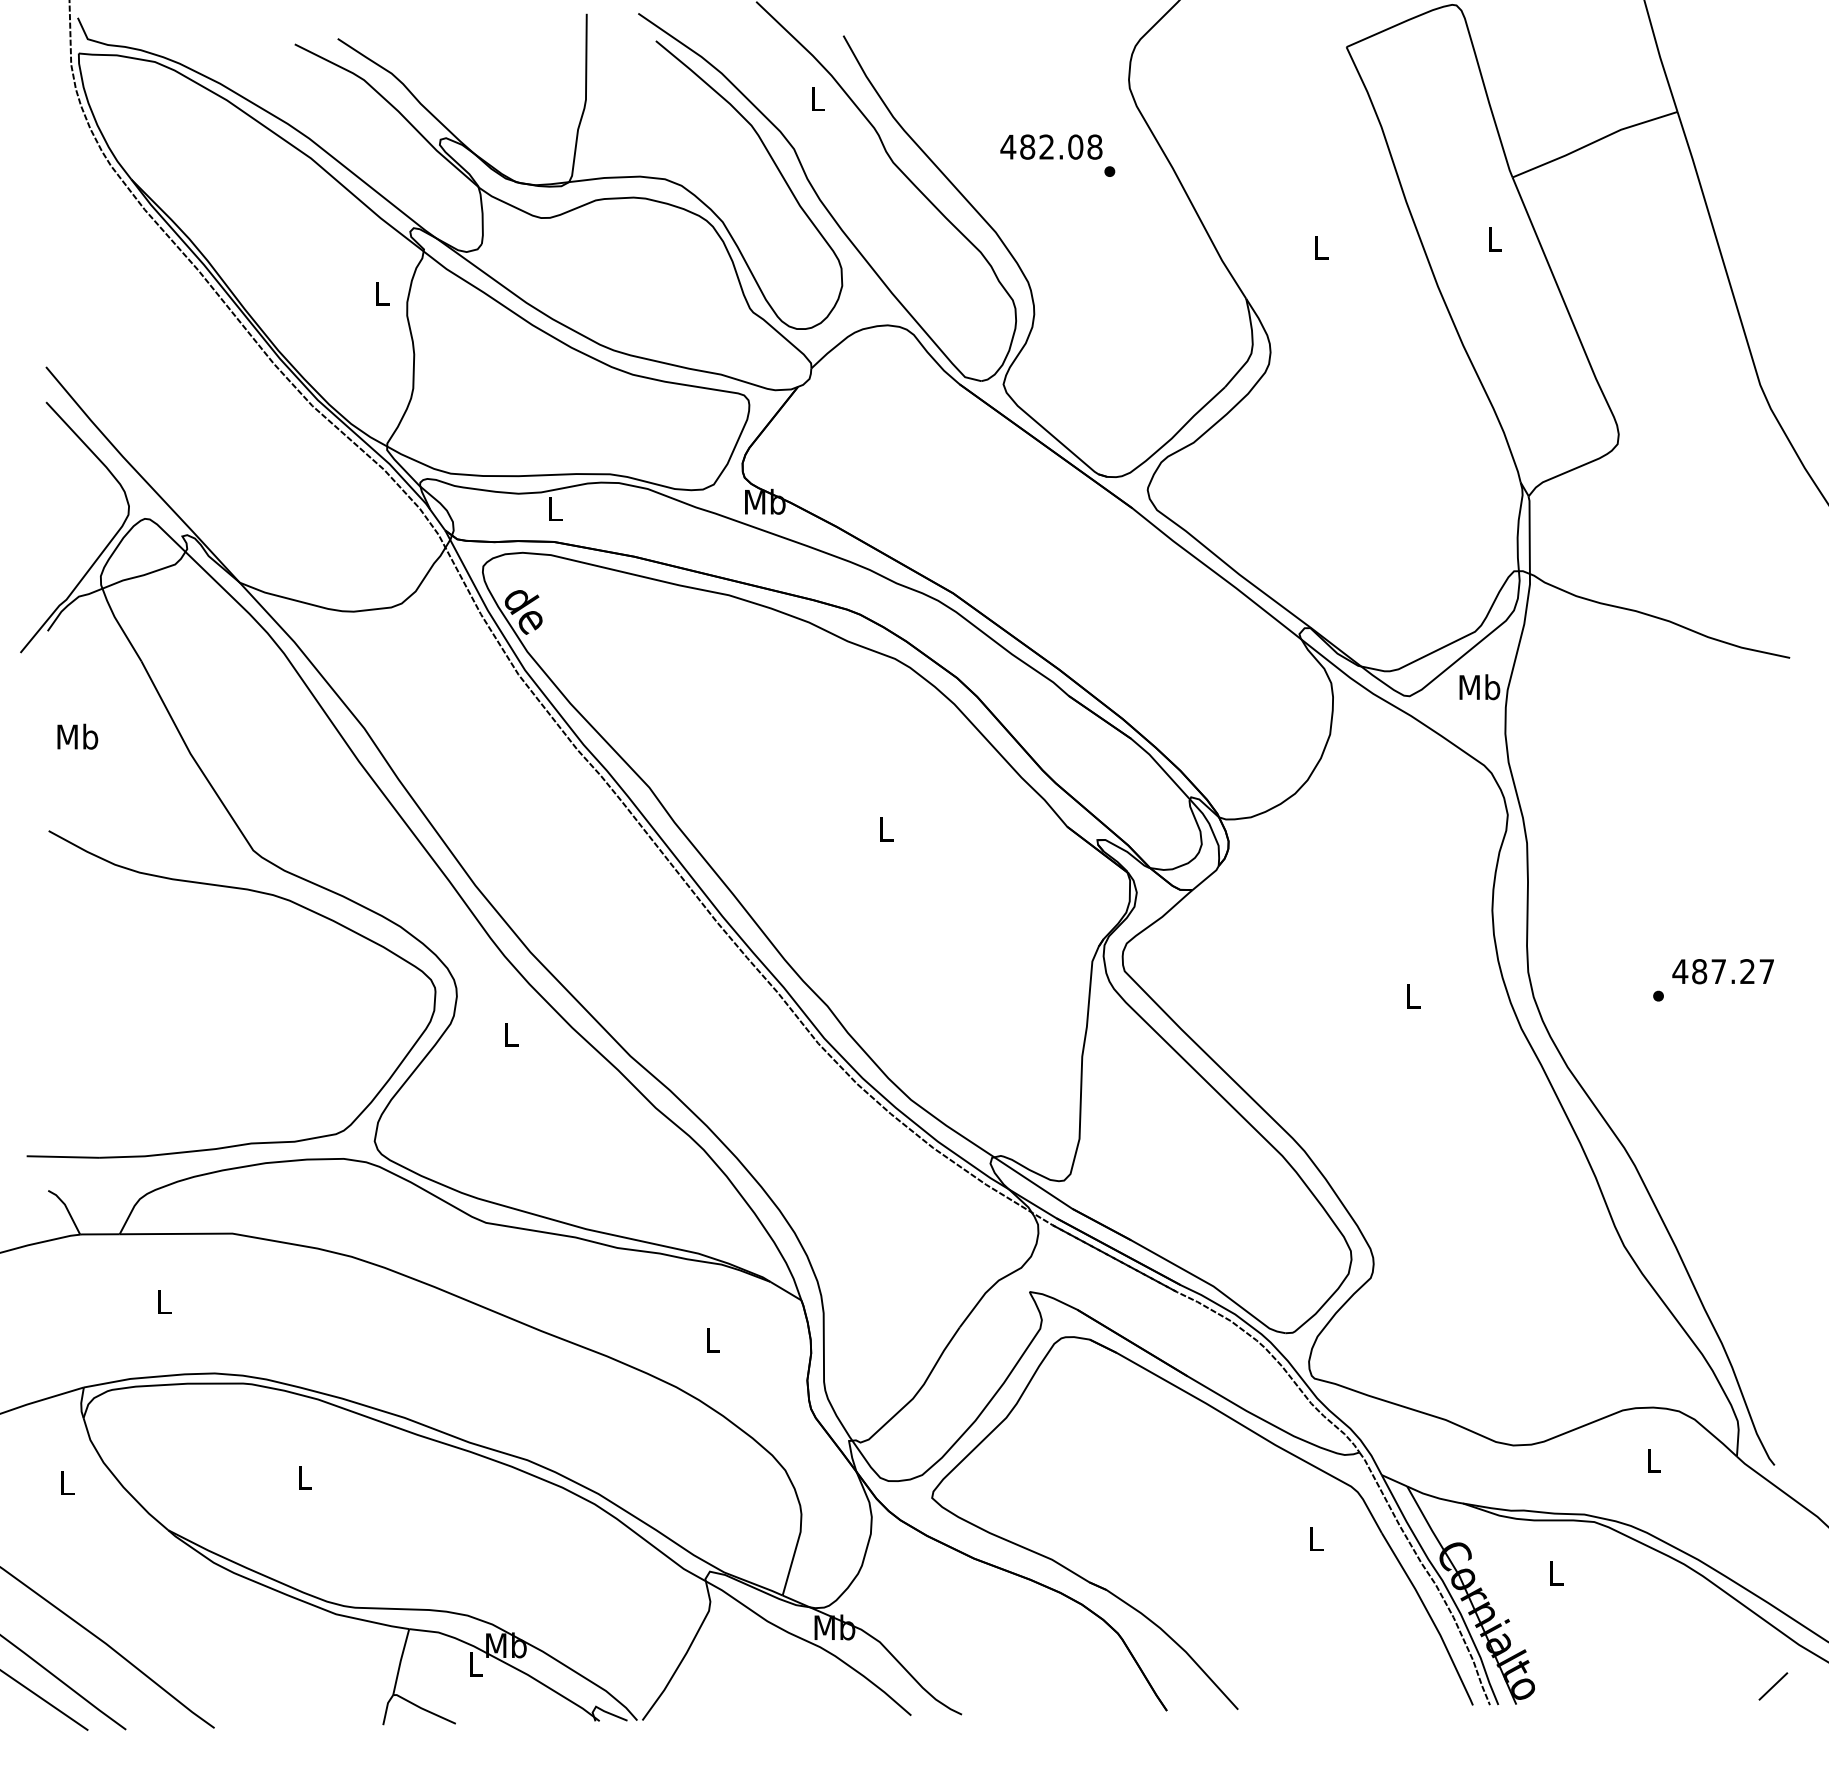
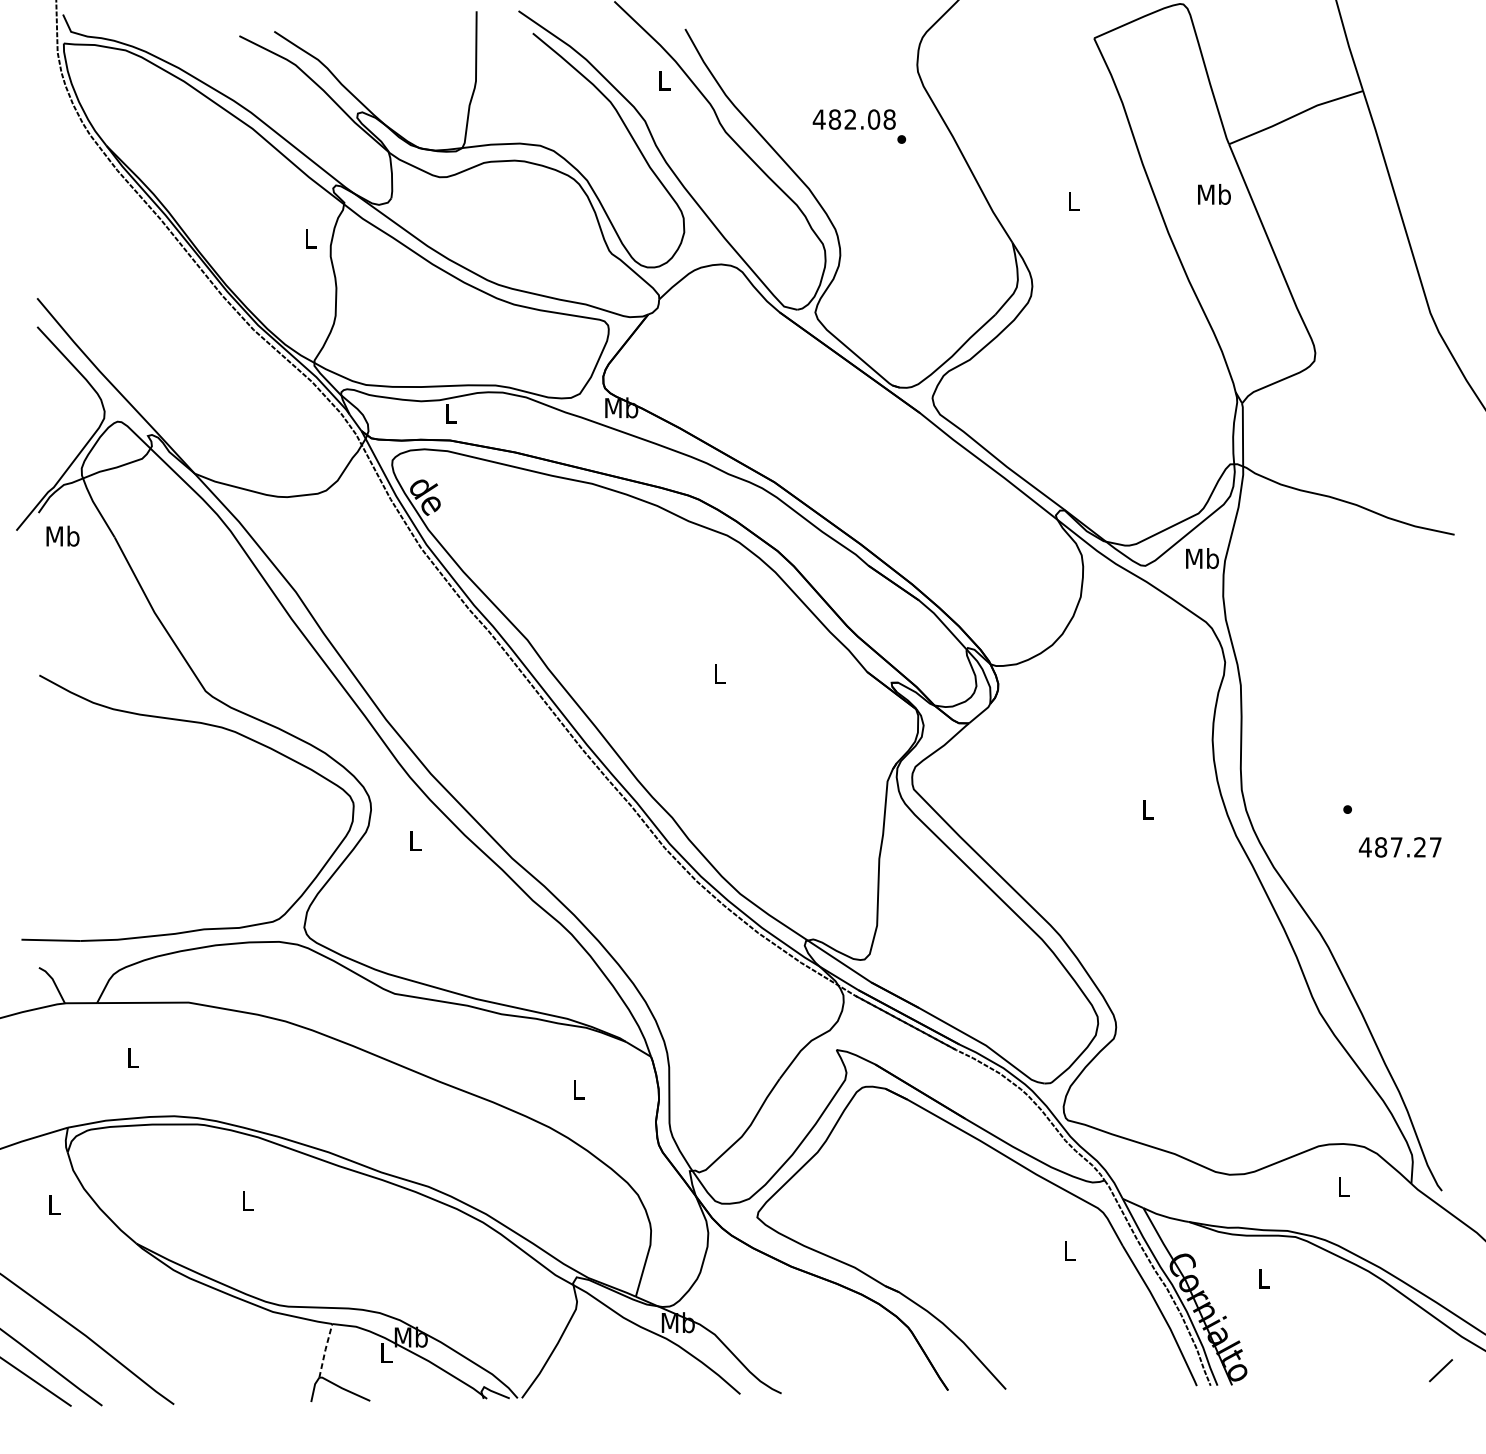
text: (1494, 239) -> (1214, 194), L -> Mb
text: (77, 736) -> (62, 536), moved
text: (1722, 971) -> (1399, 847), moved
line: (400, 1660) -> (325, 1349), solid -> dashed

